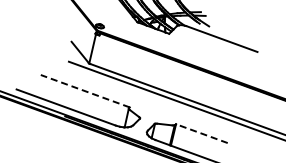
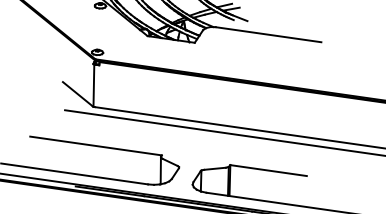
line: (84, 91) -> (95, 146), dashed -> solid
line: (201, 133) -> (268, 170), dashed -> solid

